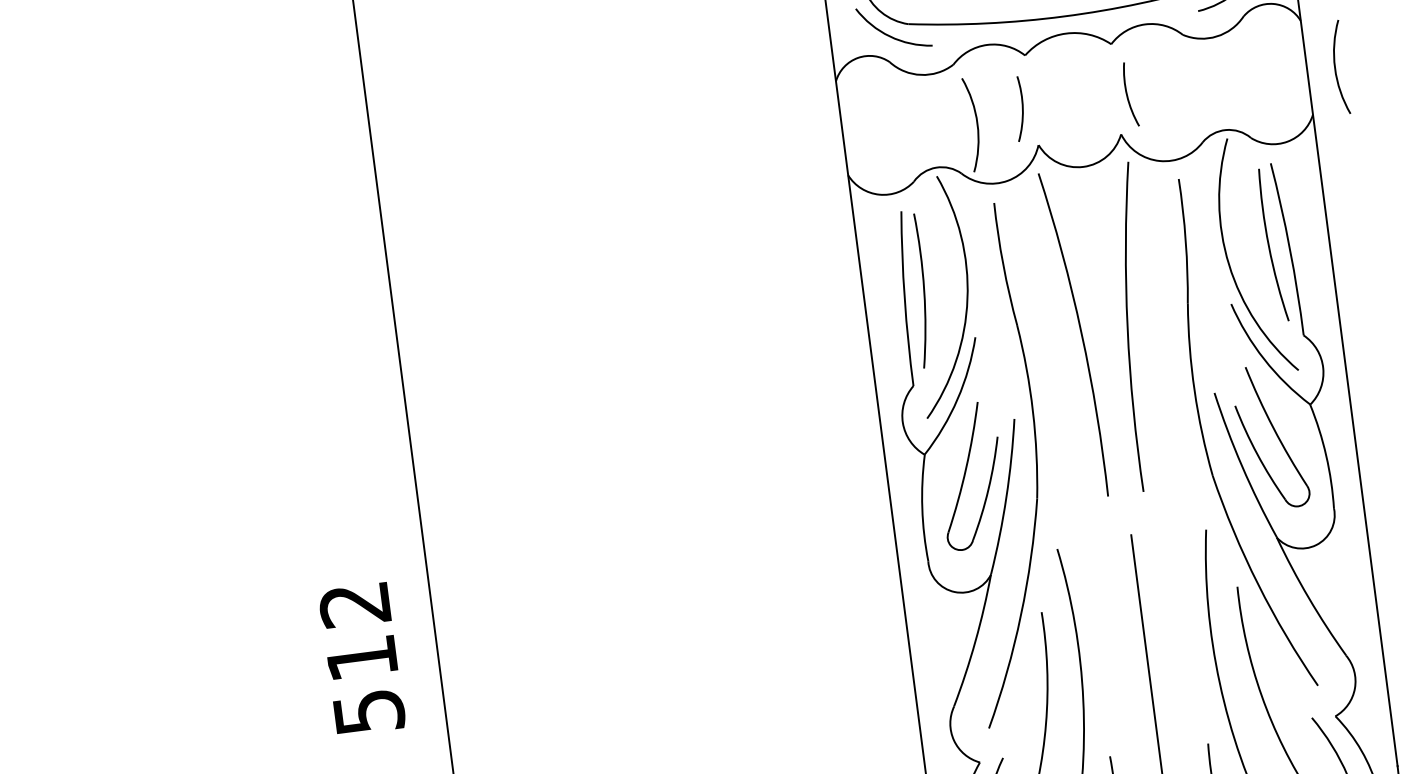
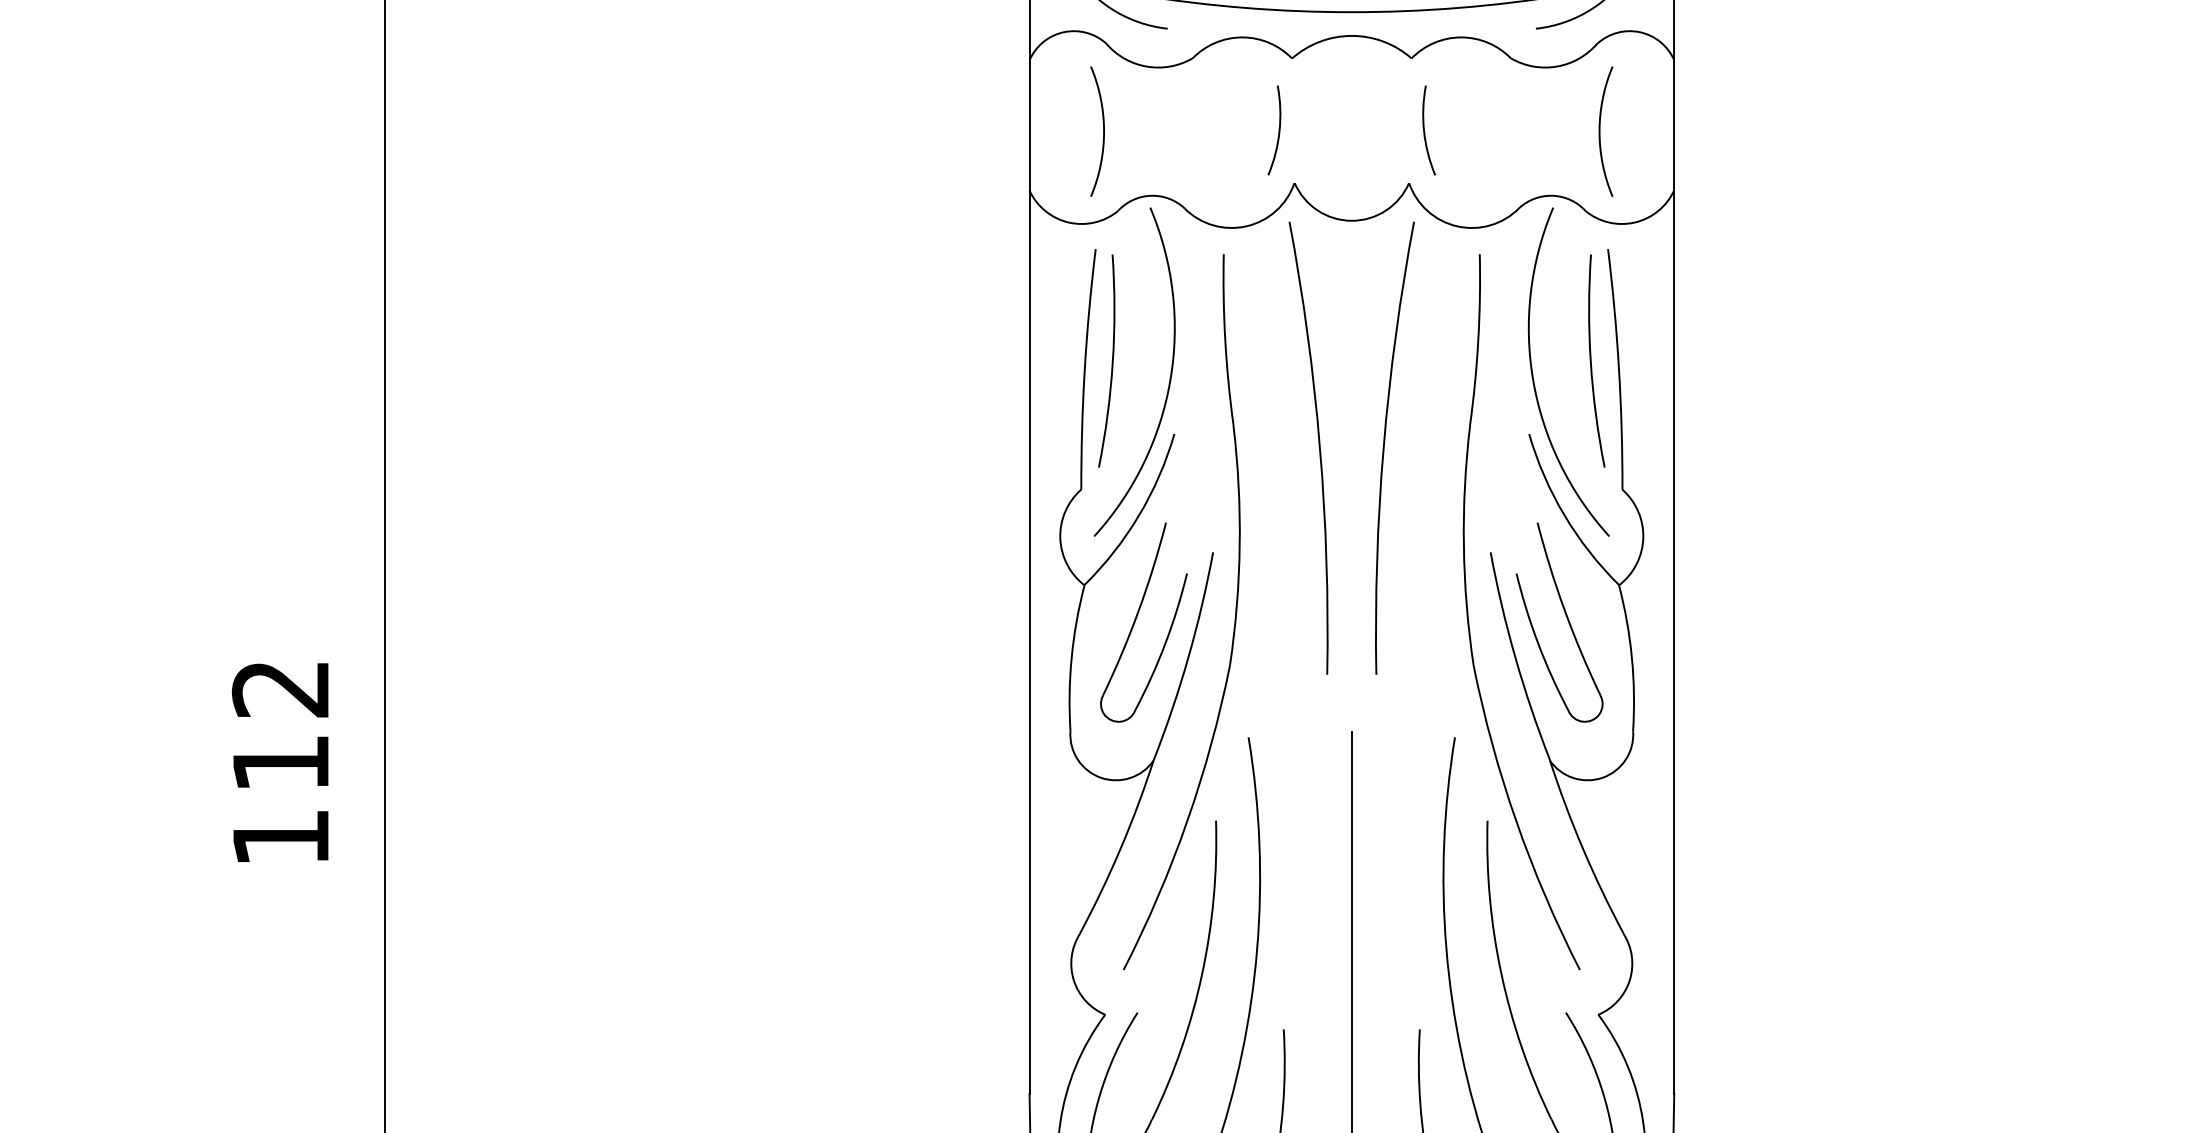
arc: (1335, 67) -> (1600, 131), moved
arc: (977, 124) -> (1103, 131), moved
text: (369, 711) -> (281, 837), 512 -> 112

